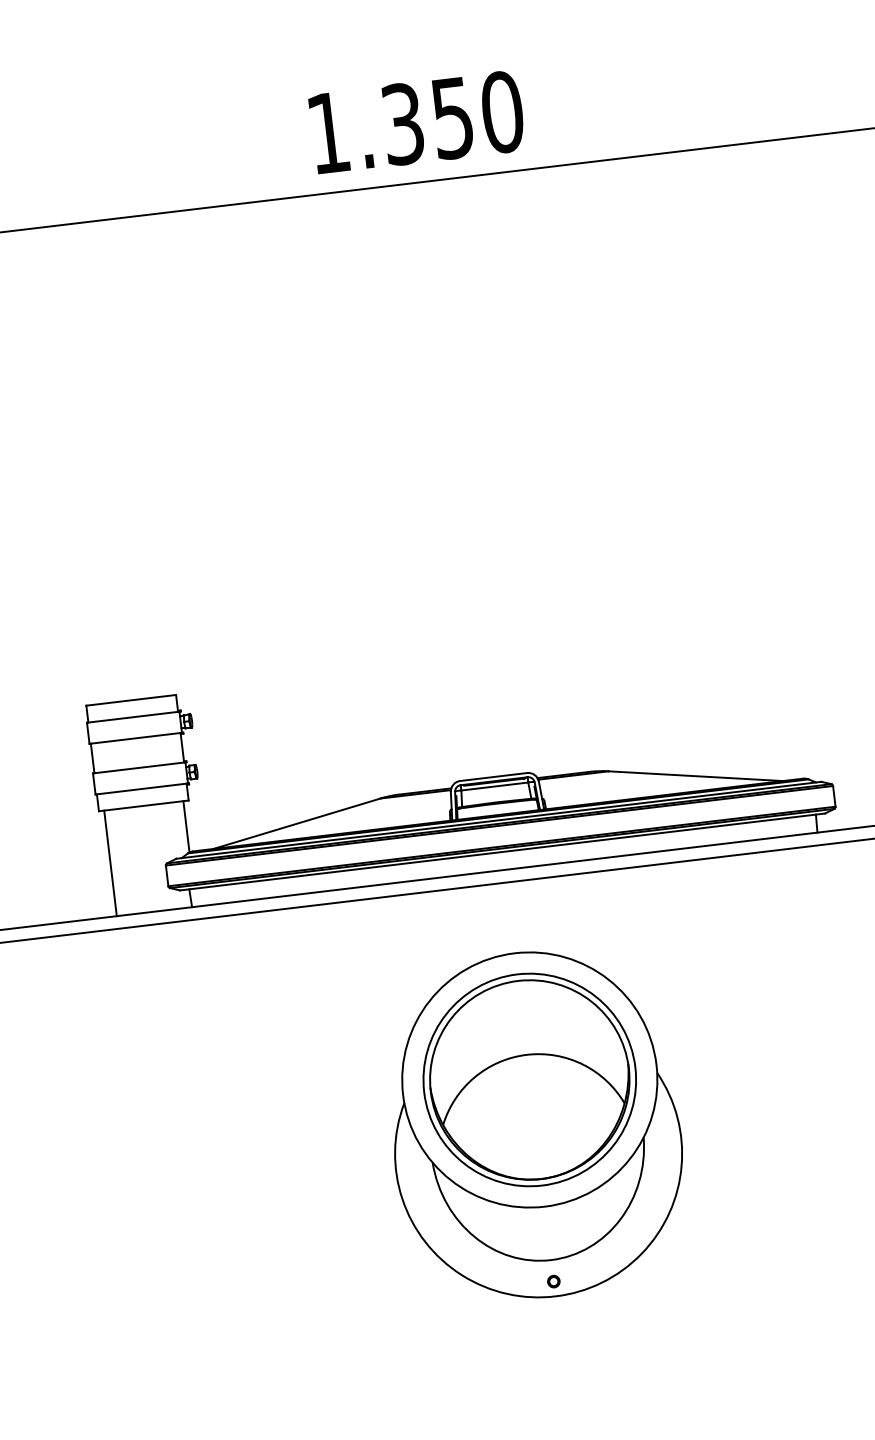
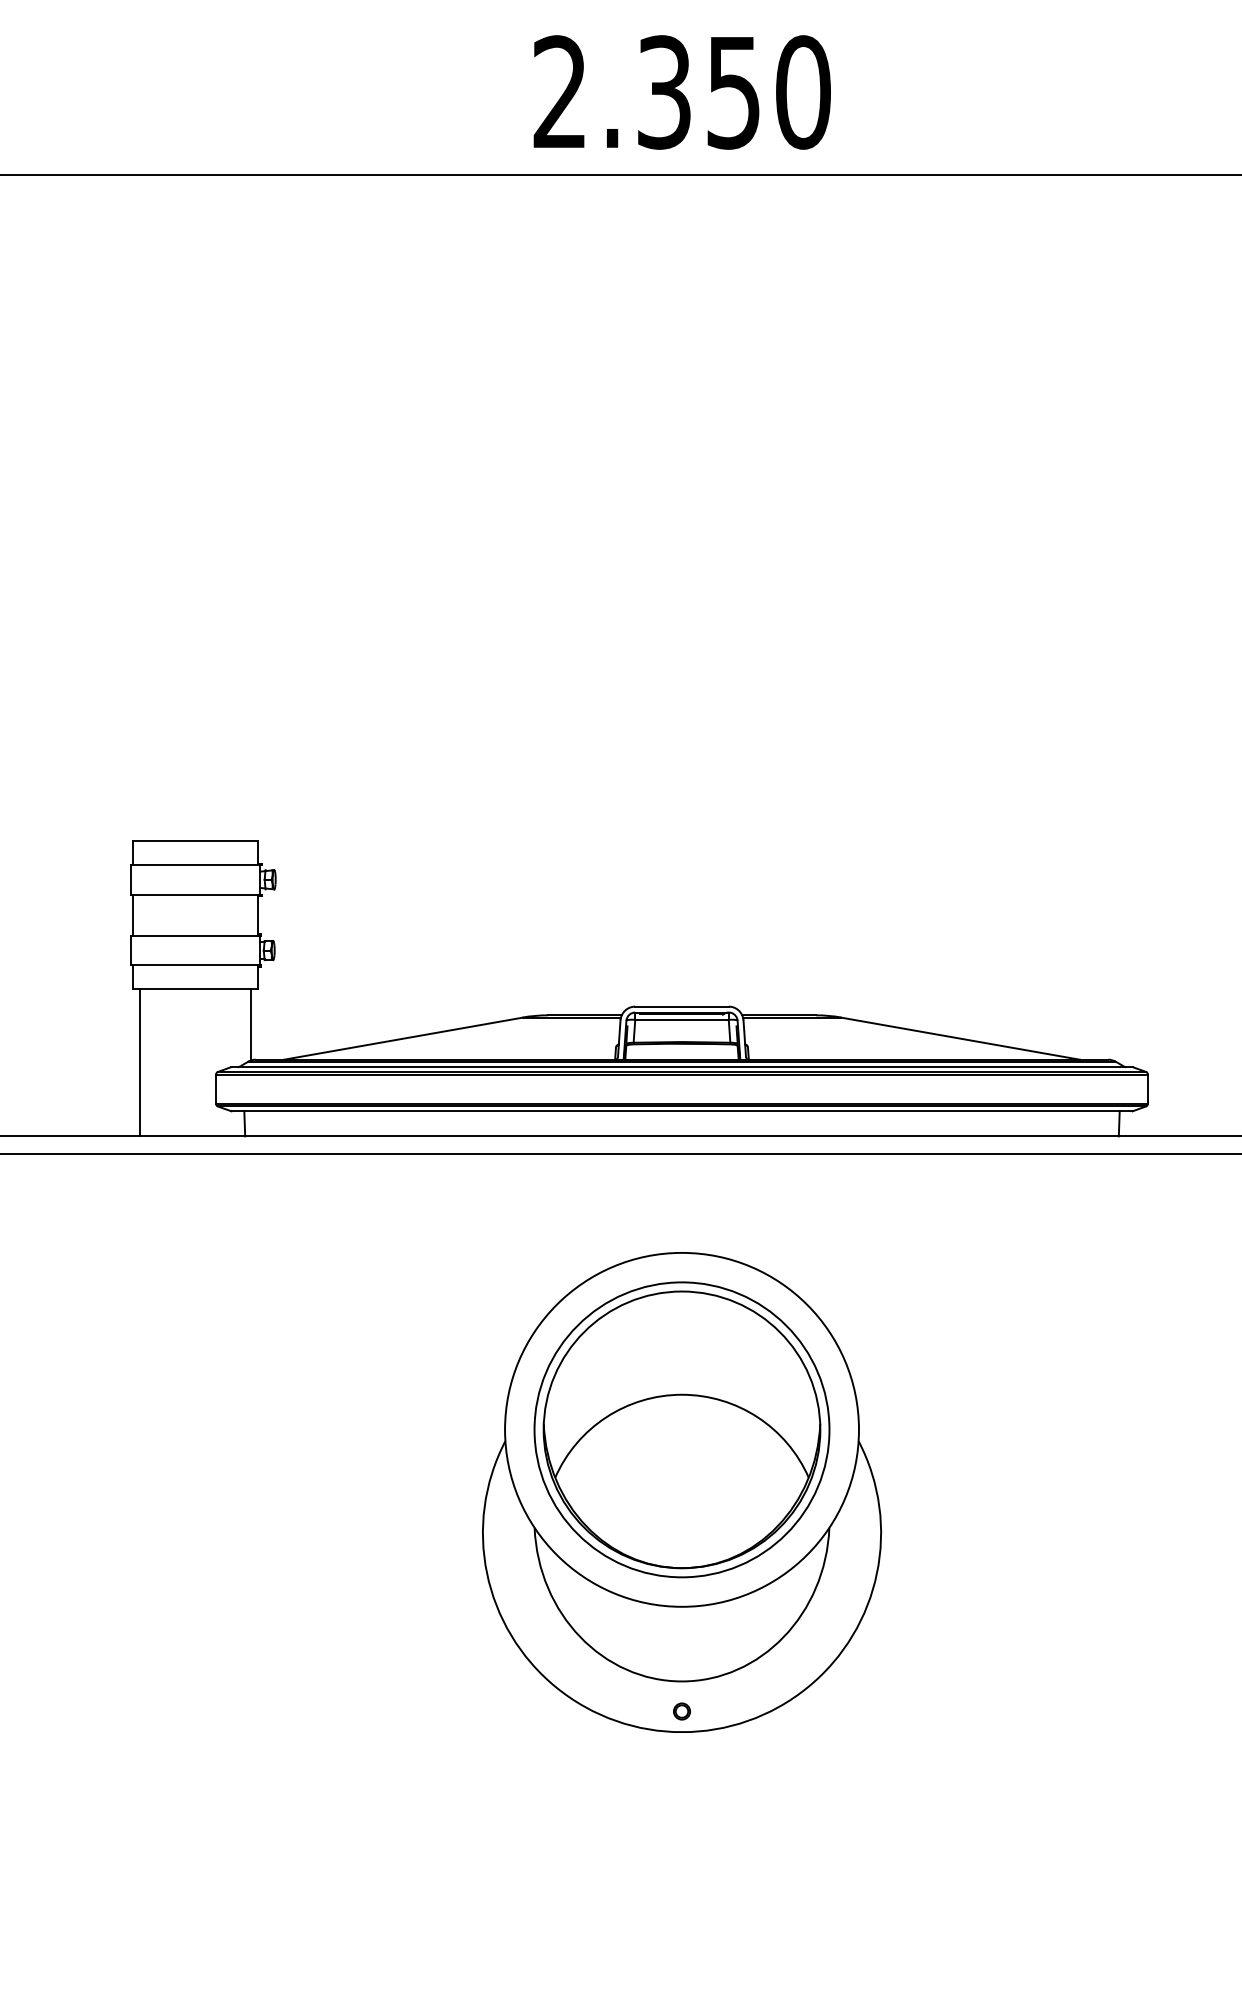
text: (327, 132) -> (559, 91), 1.350 -> 2.350

